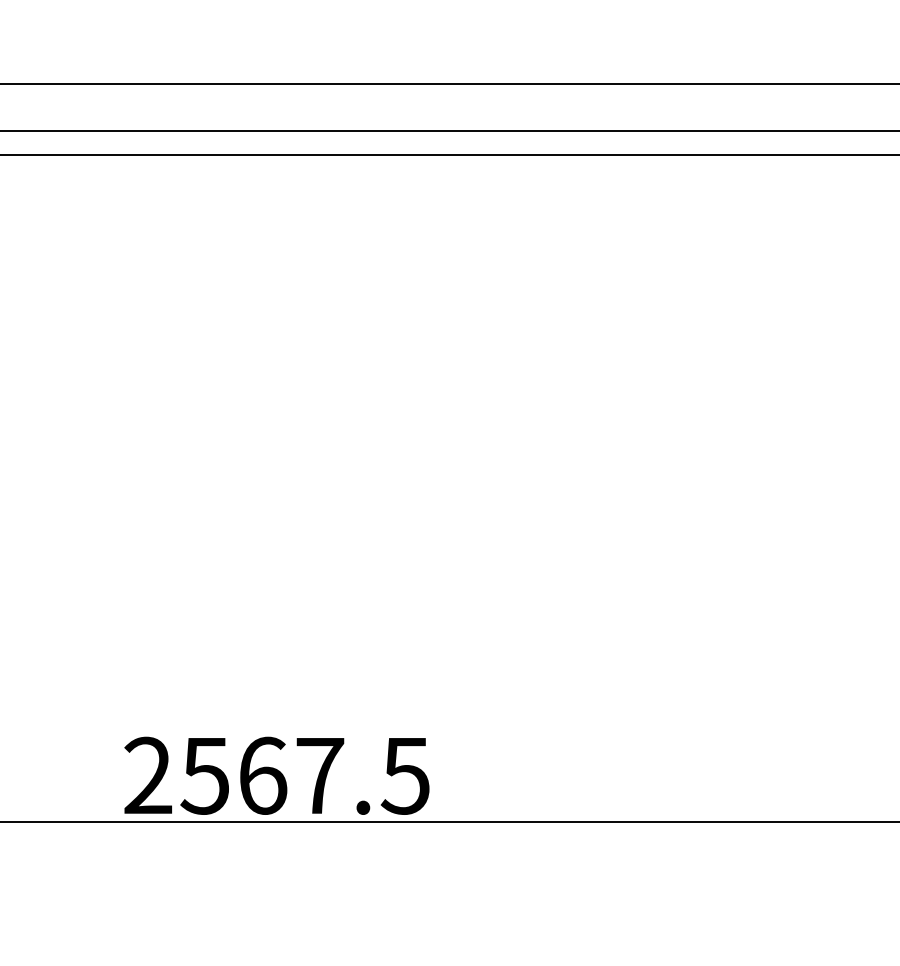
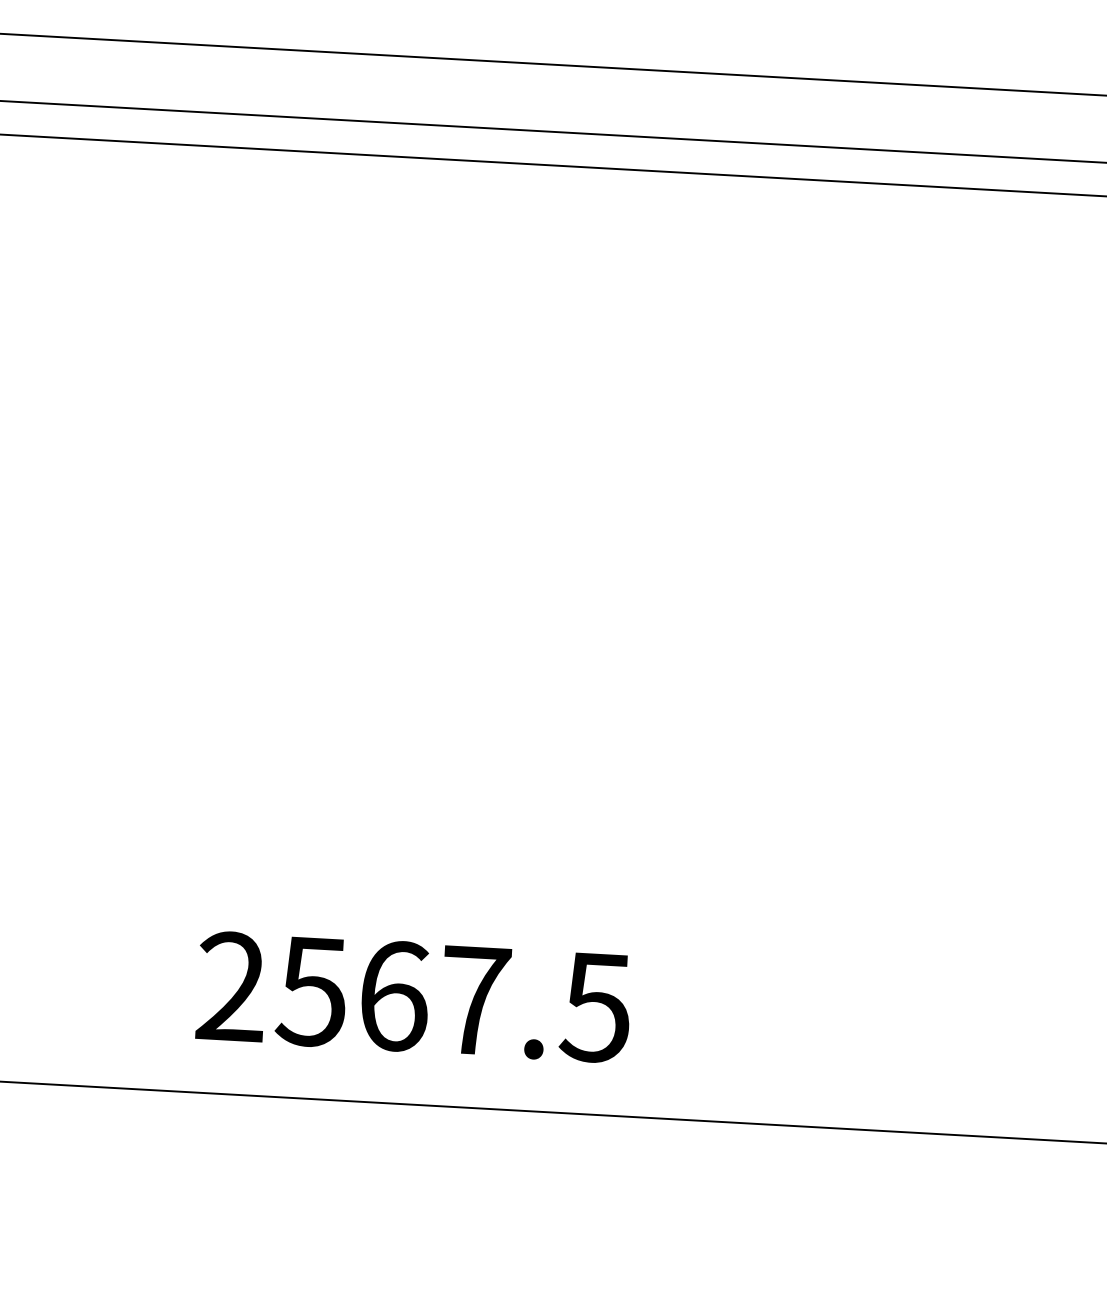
text: (276, 775) -> (413, 996), moved

